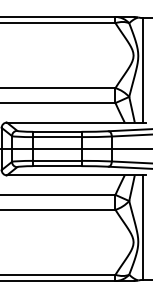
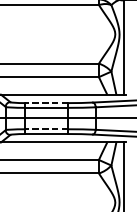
line: (56, 131) -> (45, 102), solid -> dashed
line: (56, 160) -> (45, 128), solid -> dashed

